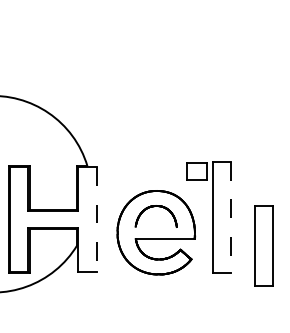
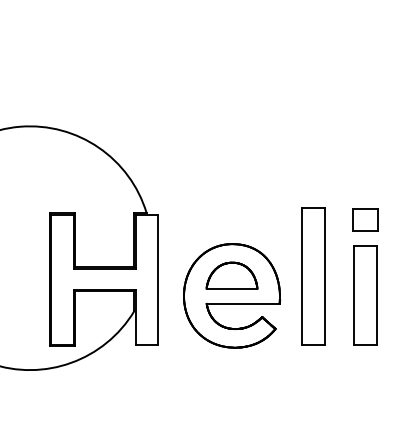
part: (196, 171) -> (365, 219), moved
line: (231, 217) -> (325, 276), dashed -> solid
line: (96, 219) -> (158, 279), dashed -> solid
line: (155, 226) -> (231, 288), added
part: (263, 245) -> (365, 295), moved

